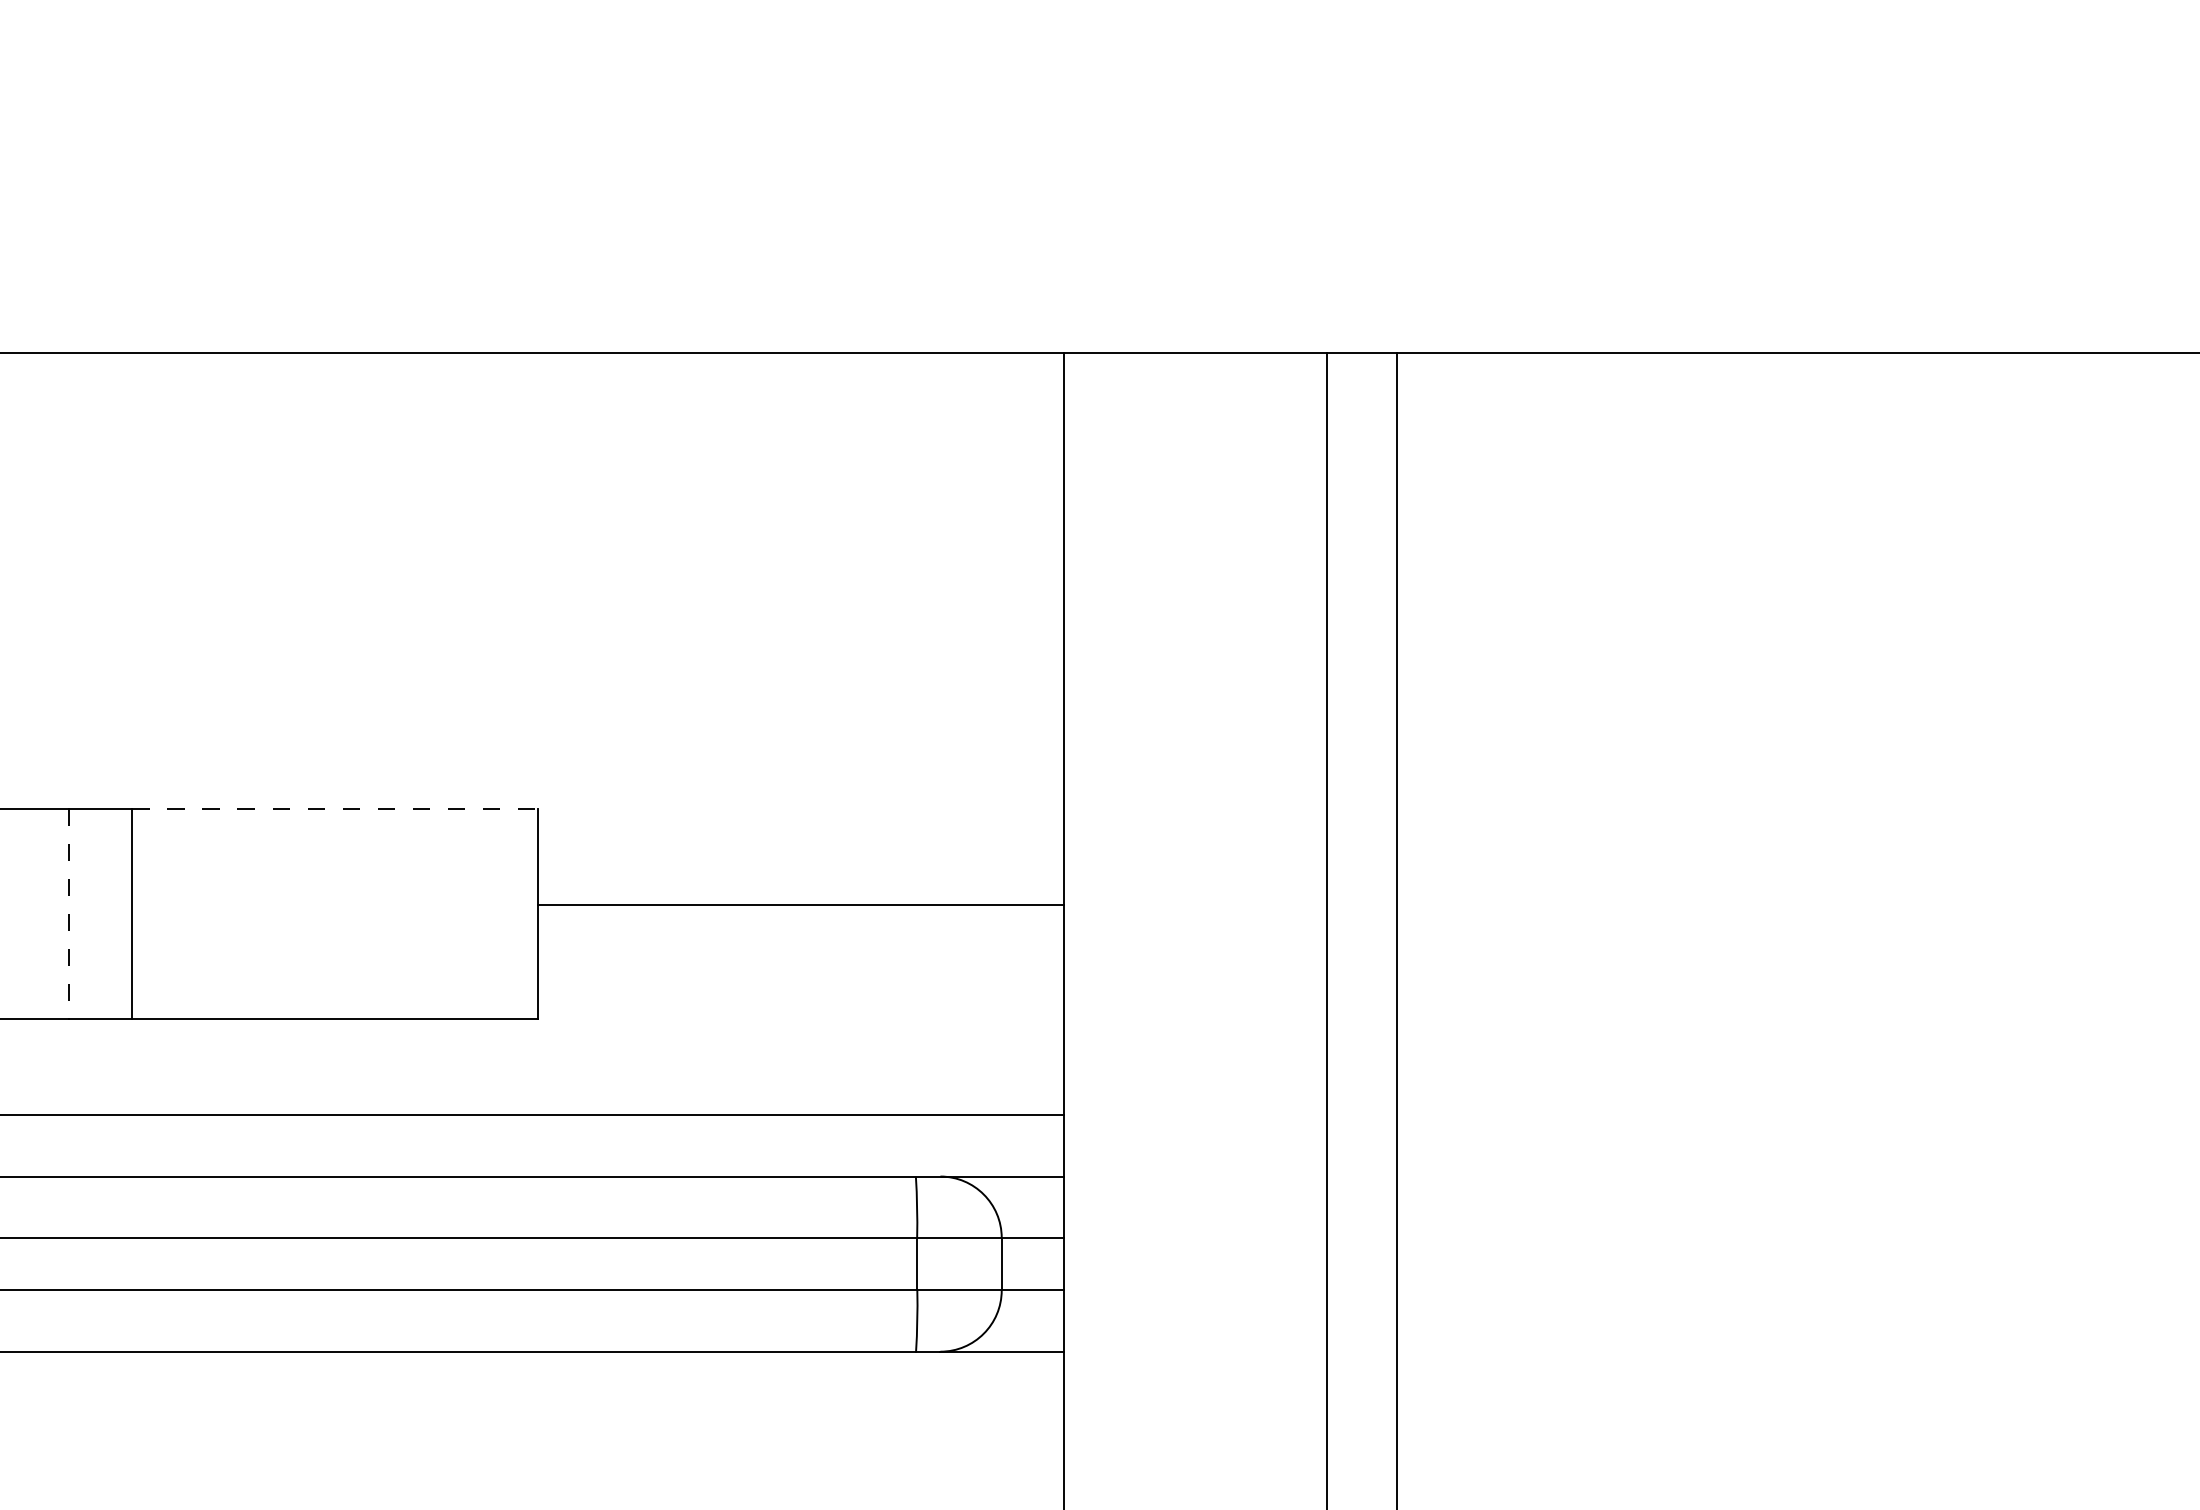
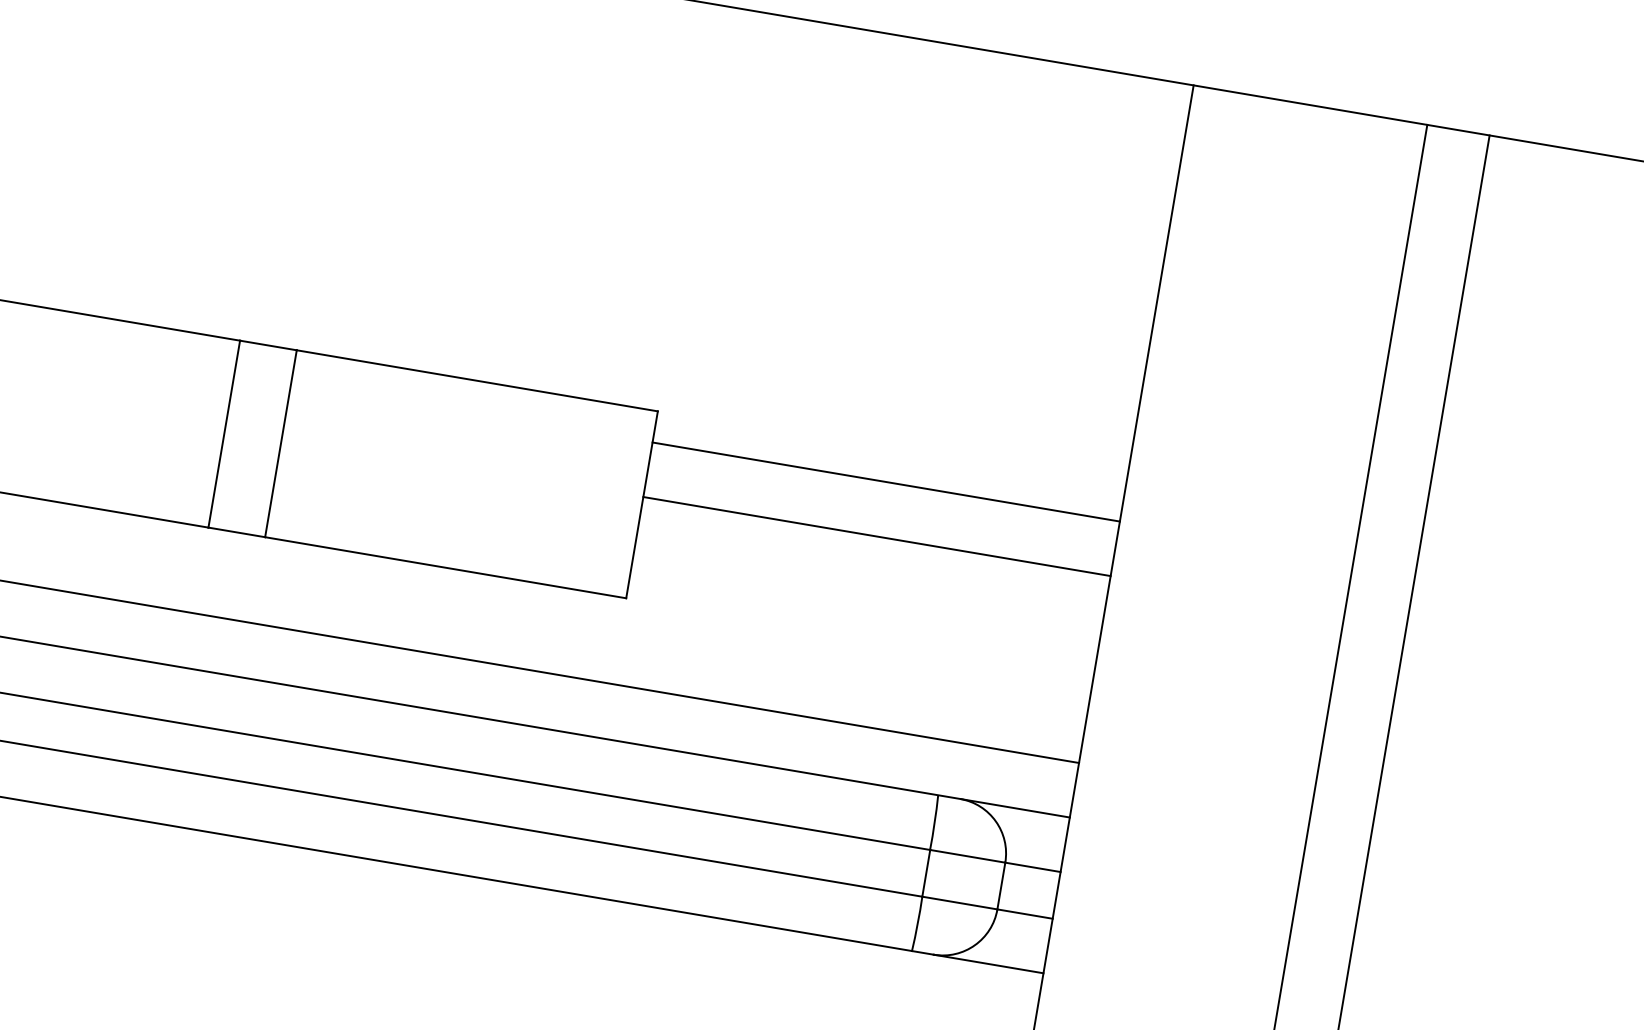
line: (335, 808) -> (477, 380), dashed -> solid
line: (800, 843) -> (885, 481), added
line: (68, 914) -> (224, 434), dashed -> solid

